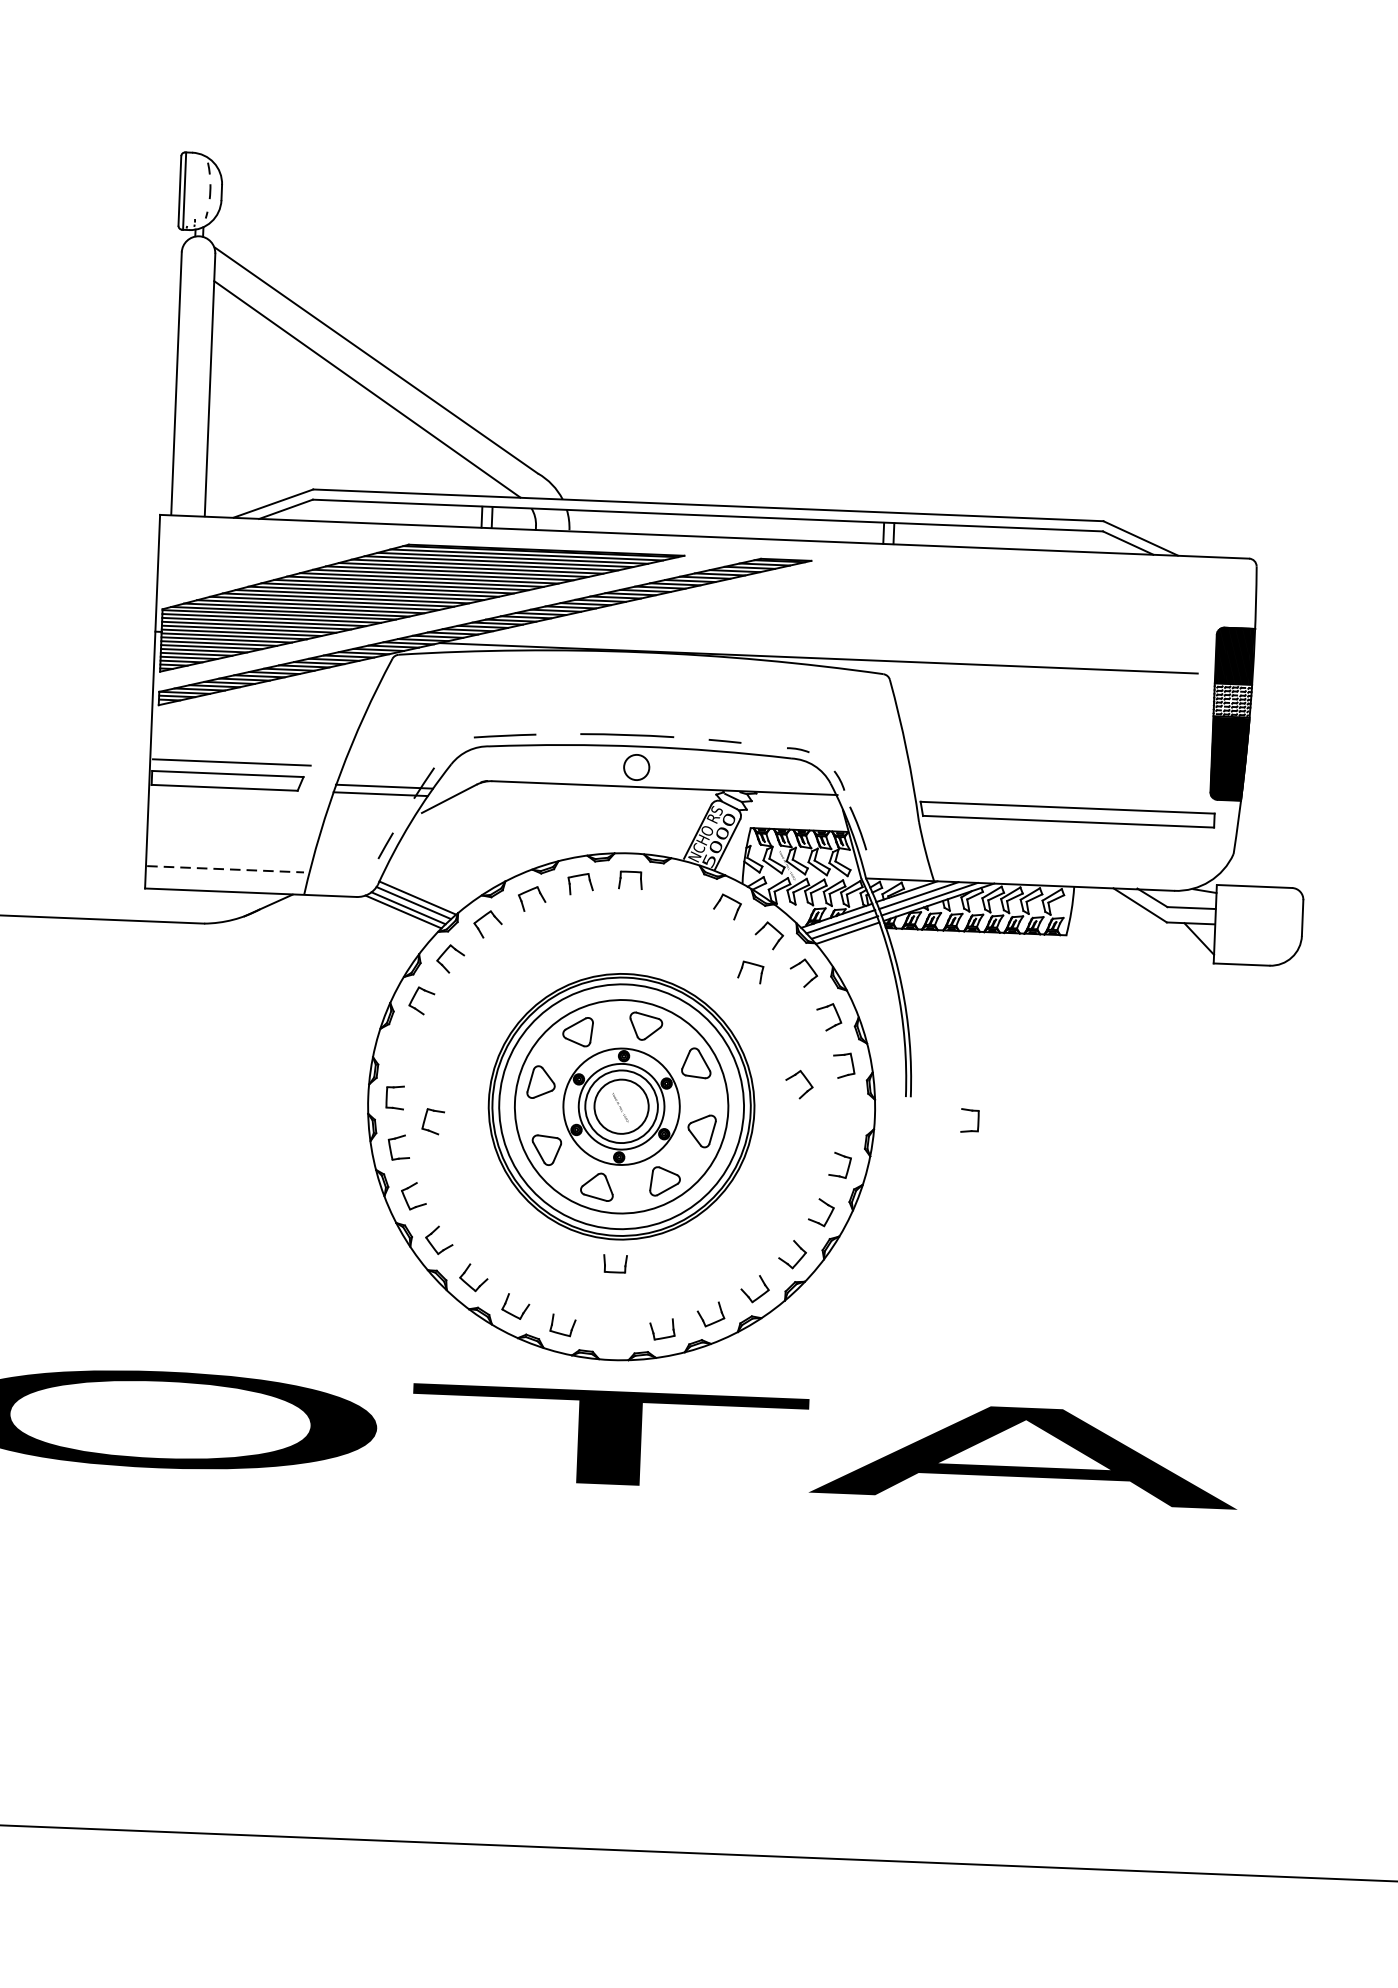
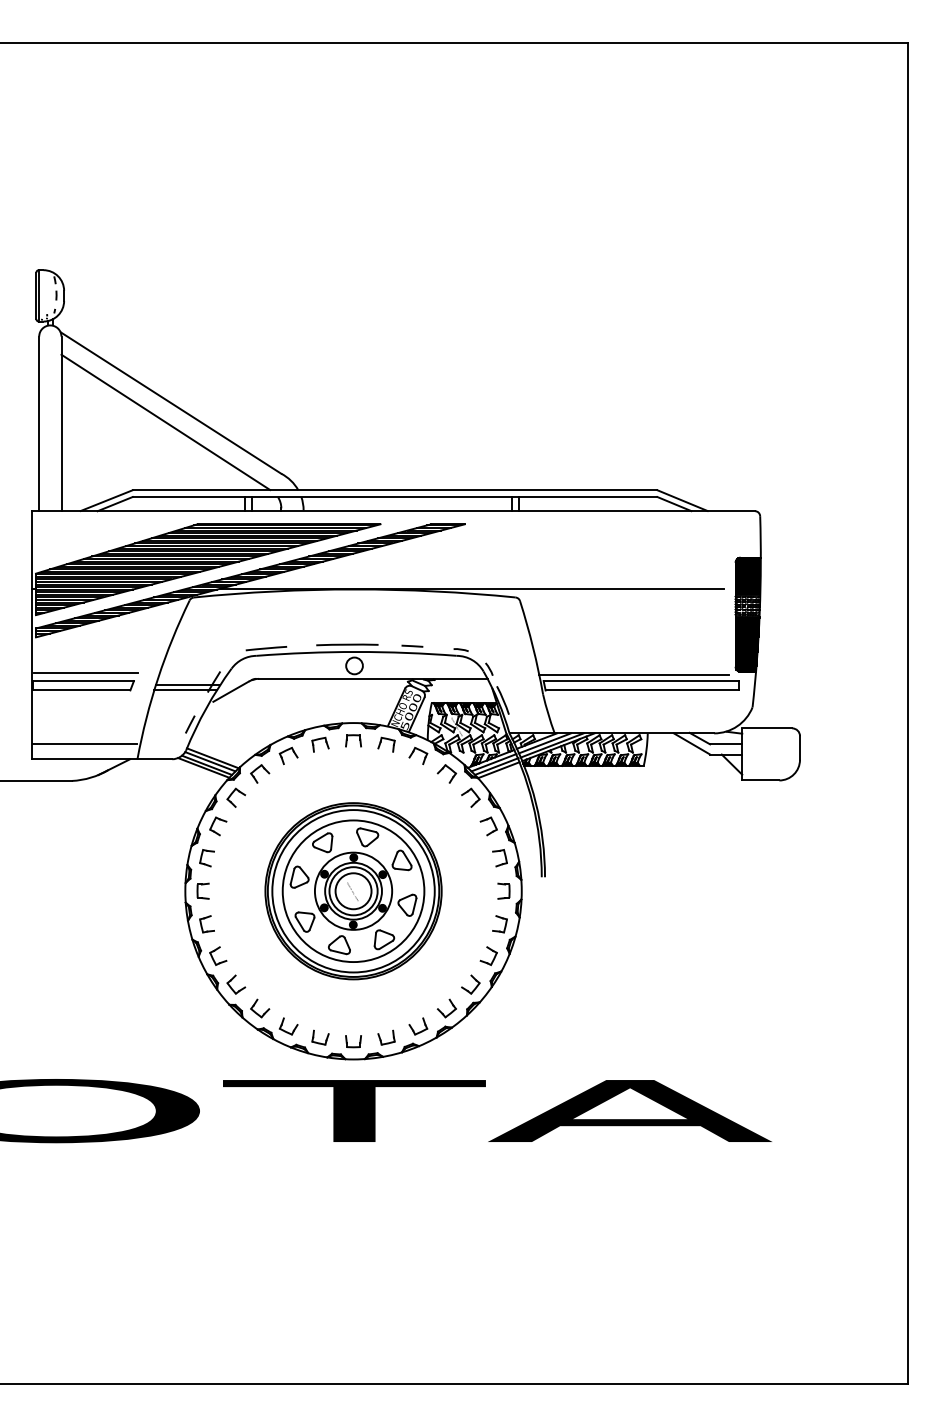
line: (1056, 797) -> (633, 674), added
line: (226, 869) -> (85, 744), dashed -> solid
part: (750, 972) -> (386, 744), moved
part: (798, 1084) -> (470, 871), removed
part: (969, 1119) -> (503, 890), moved
part: (432, 1122) -> (206, 858), moved
part: (615, 1263) -> (353, 1041), moved

